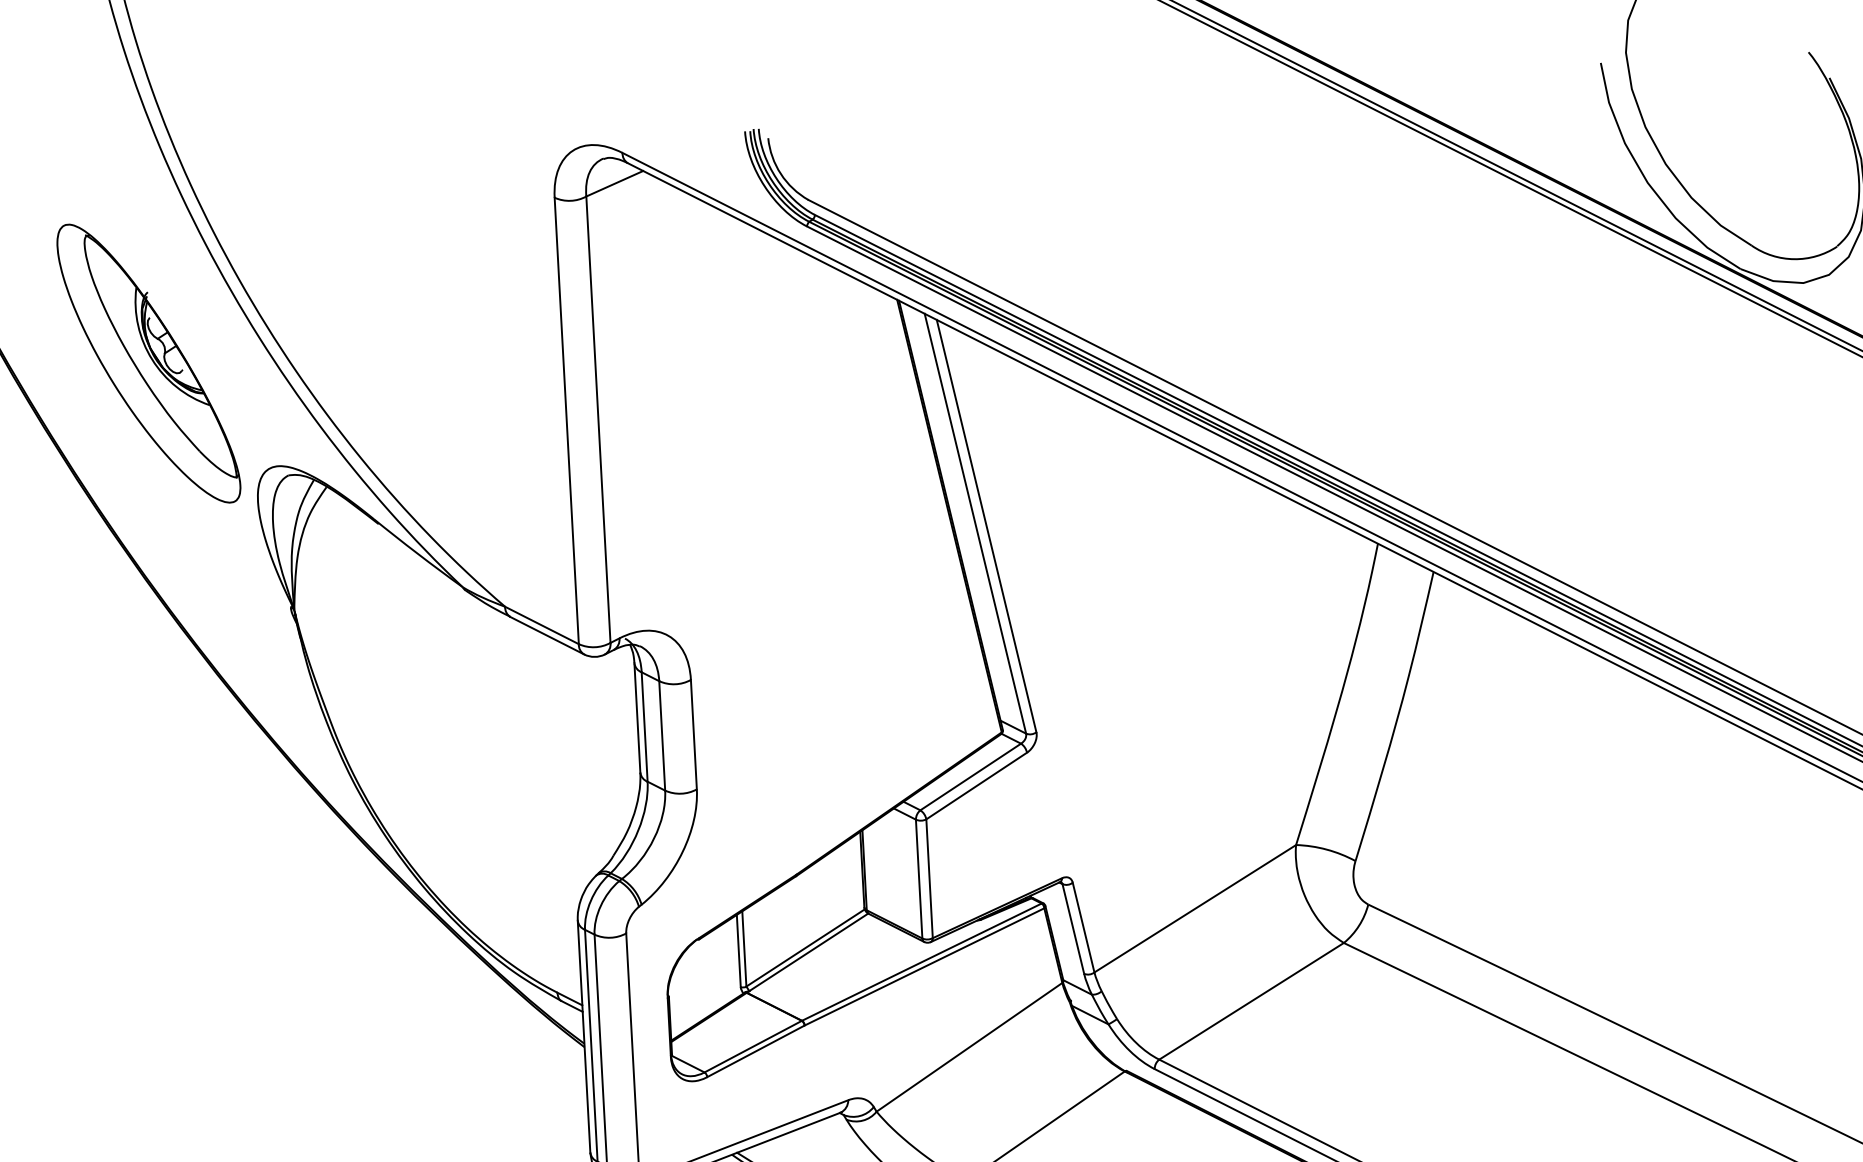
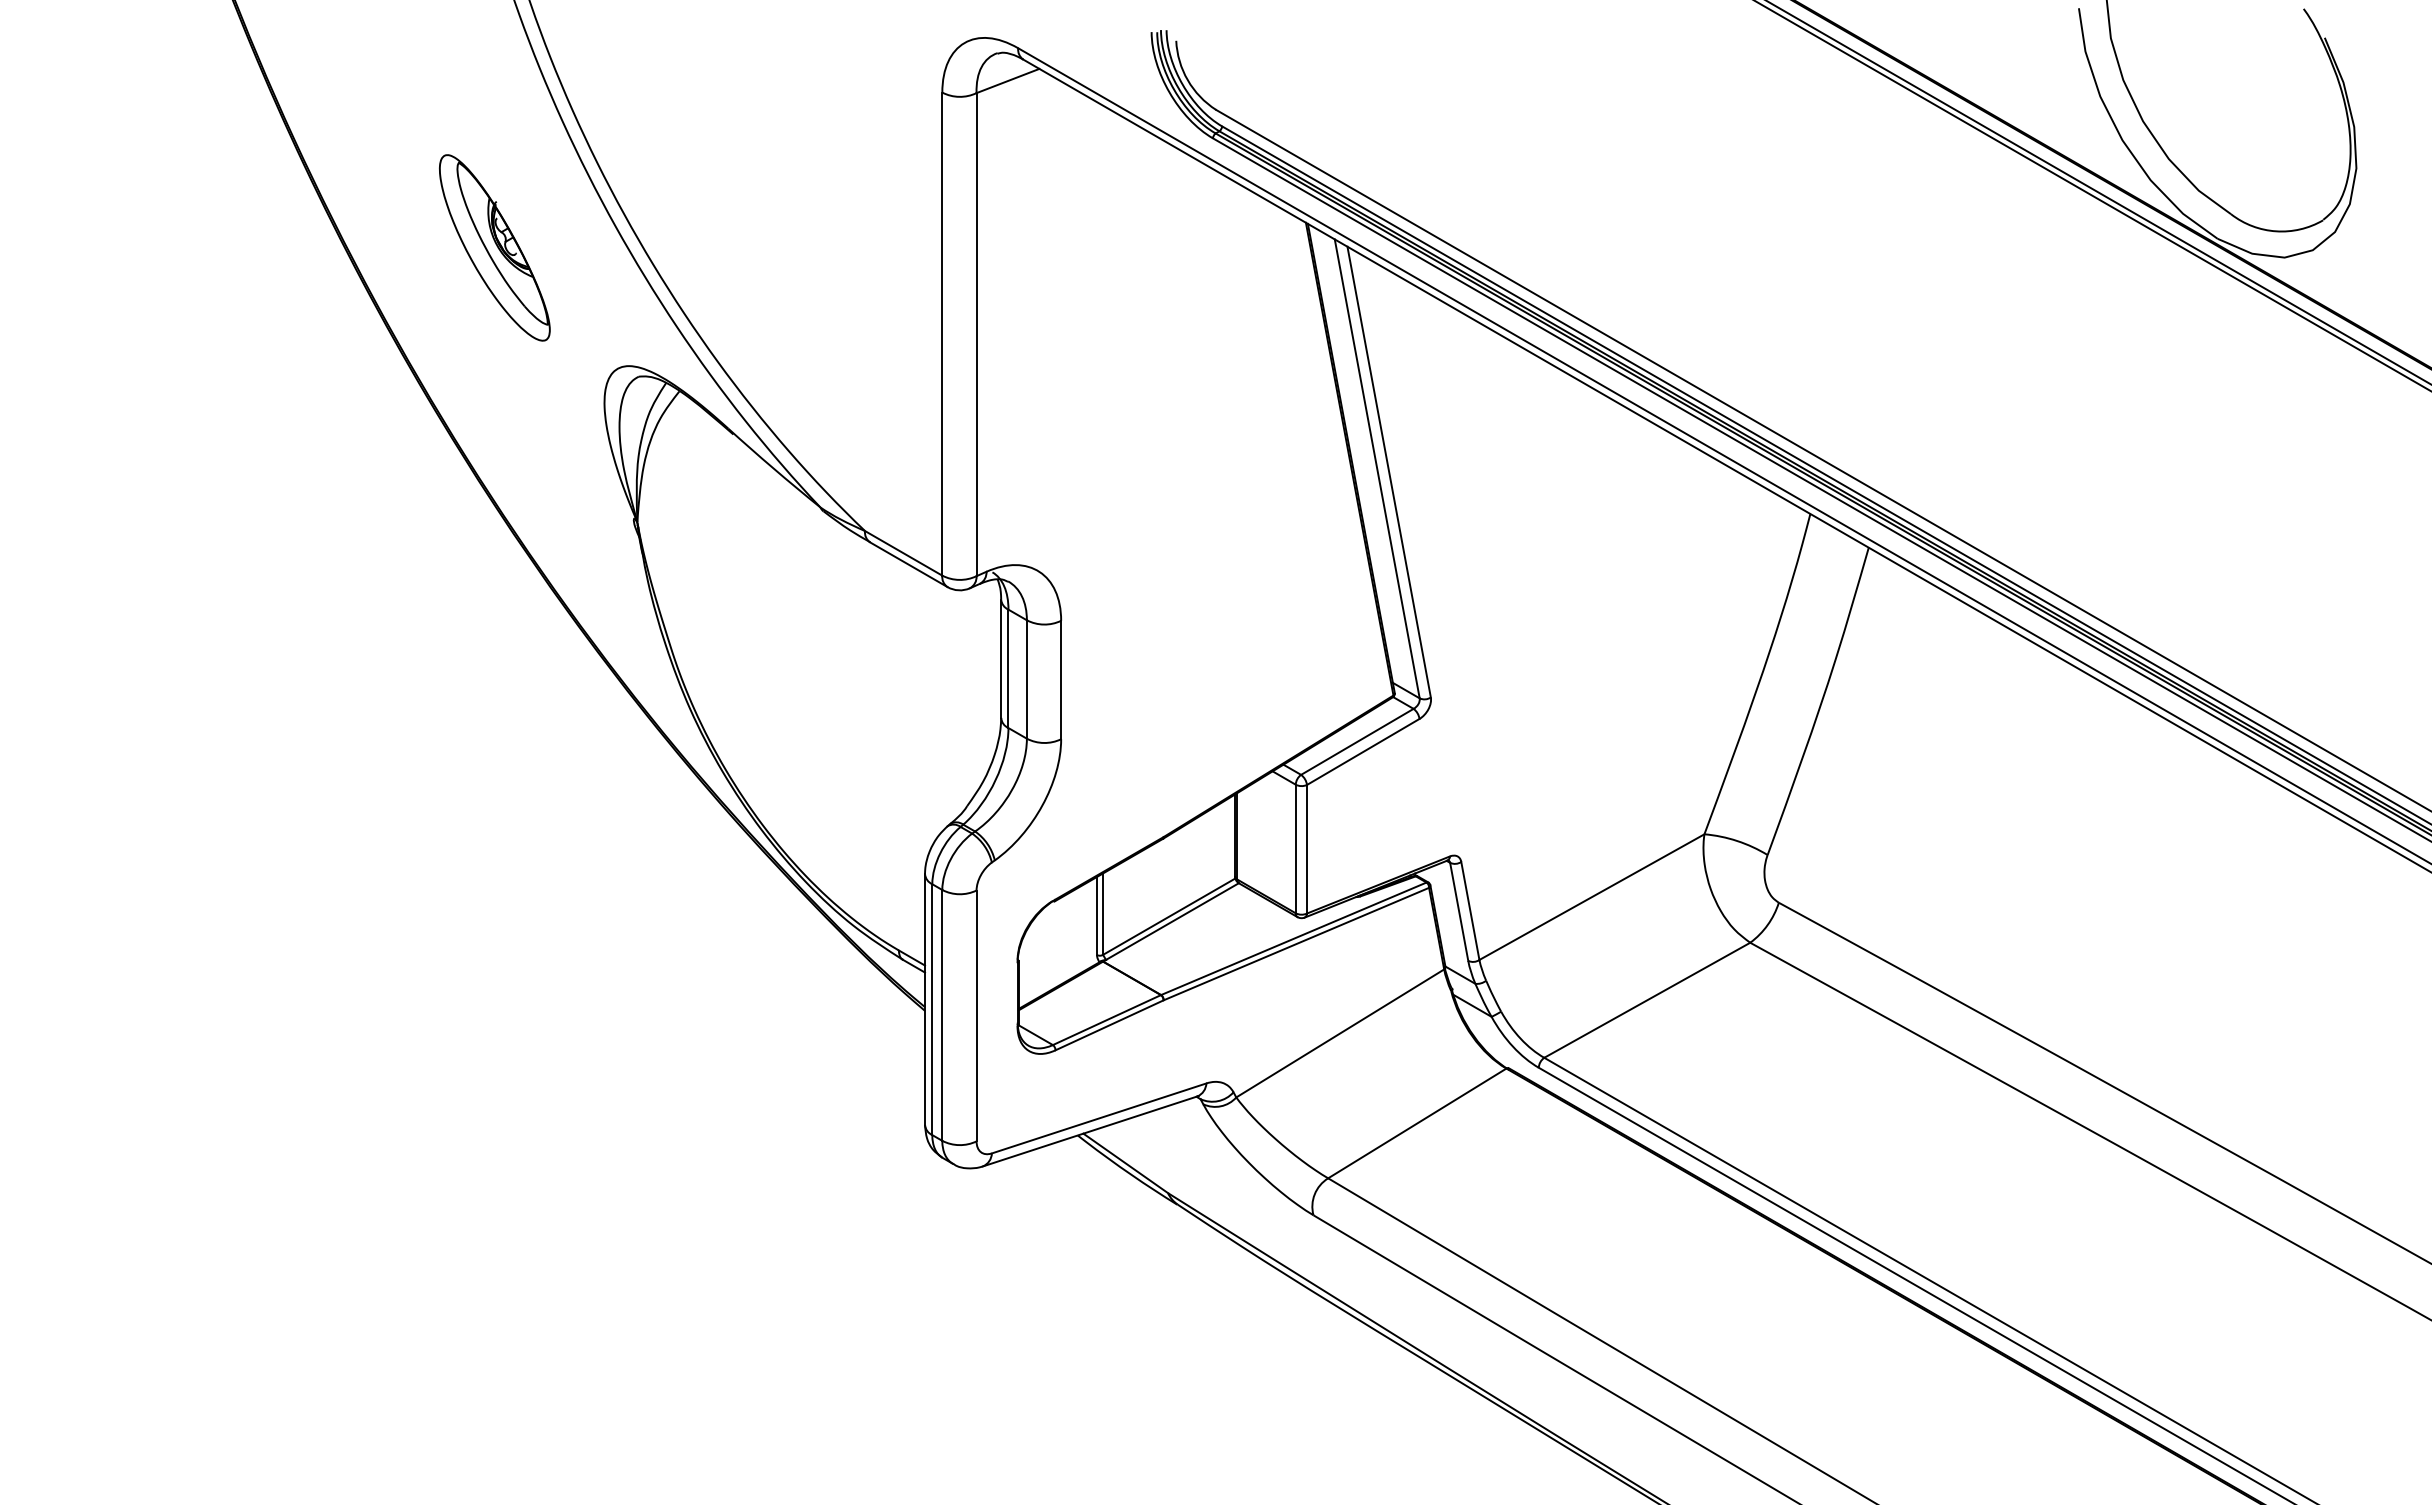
part: (148, 363) -> (494, 247), size x0.6

